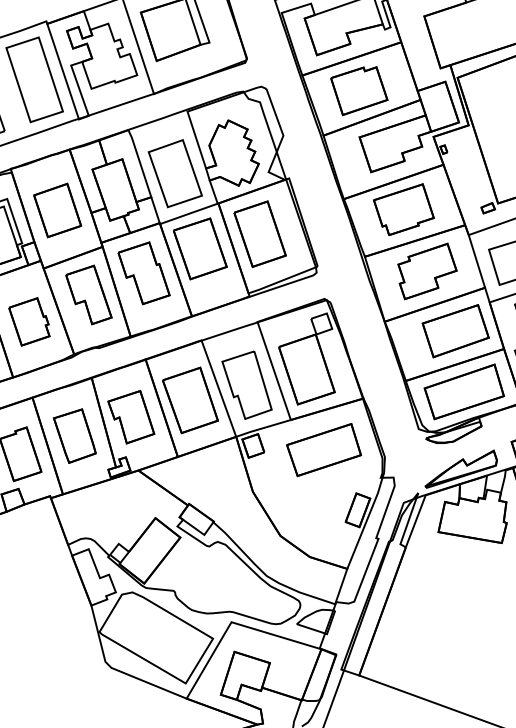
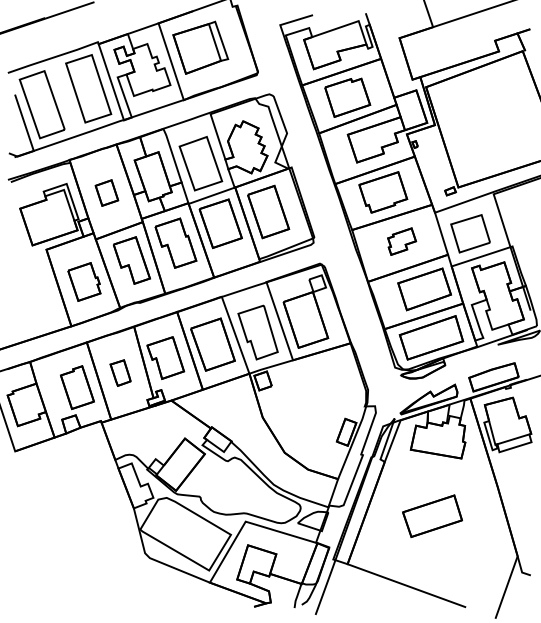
part: (57, 209) -> (106, 192), size x0.6
part: (426, 271) -> (401, 241), size x0.6
part: (74, 435) -> (120, 372), size x0.6
part: (324, 449) -> (432, 515), moved

